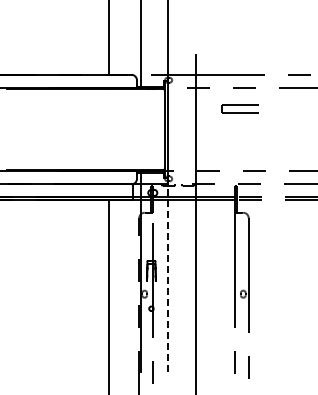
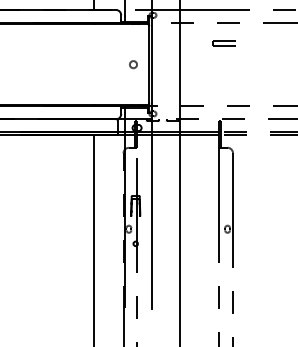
part: (239, 108) -> (223, 43), size x0.62
circle: (148, 129) -> (132, 64), added
line: (167, 276) -> (151, 211), dashed -> solid

